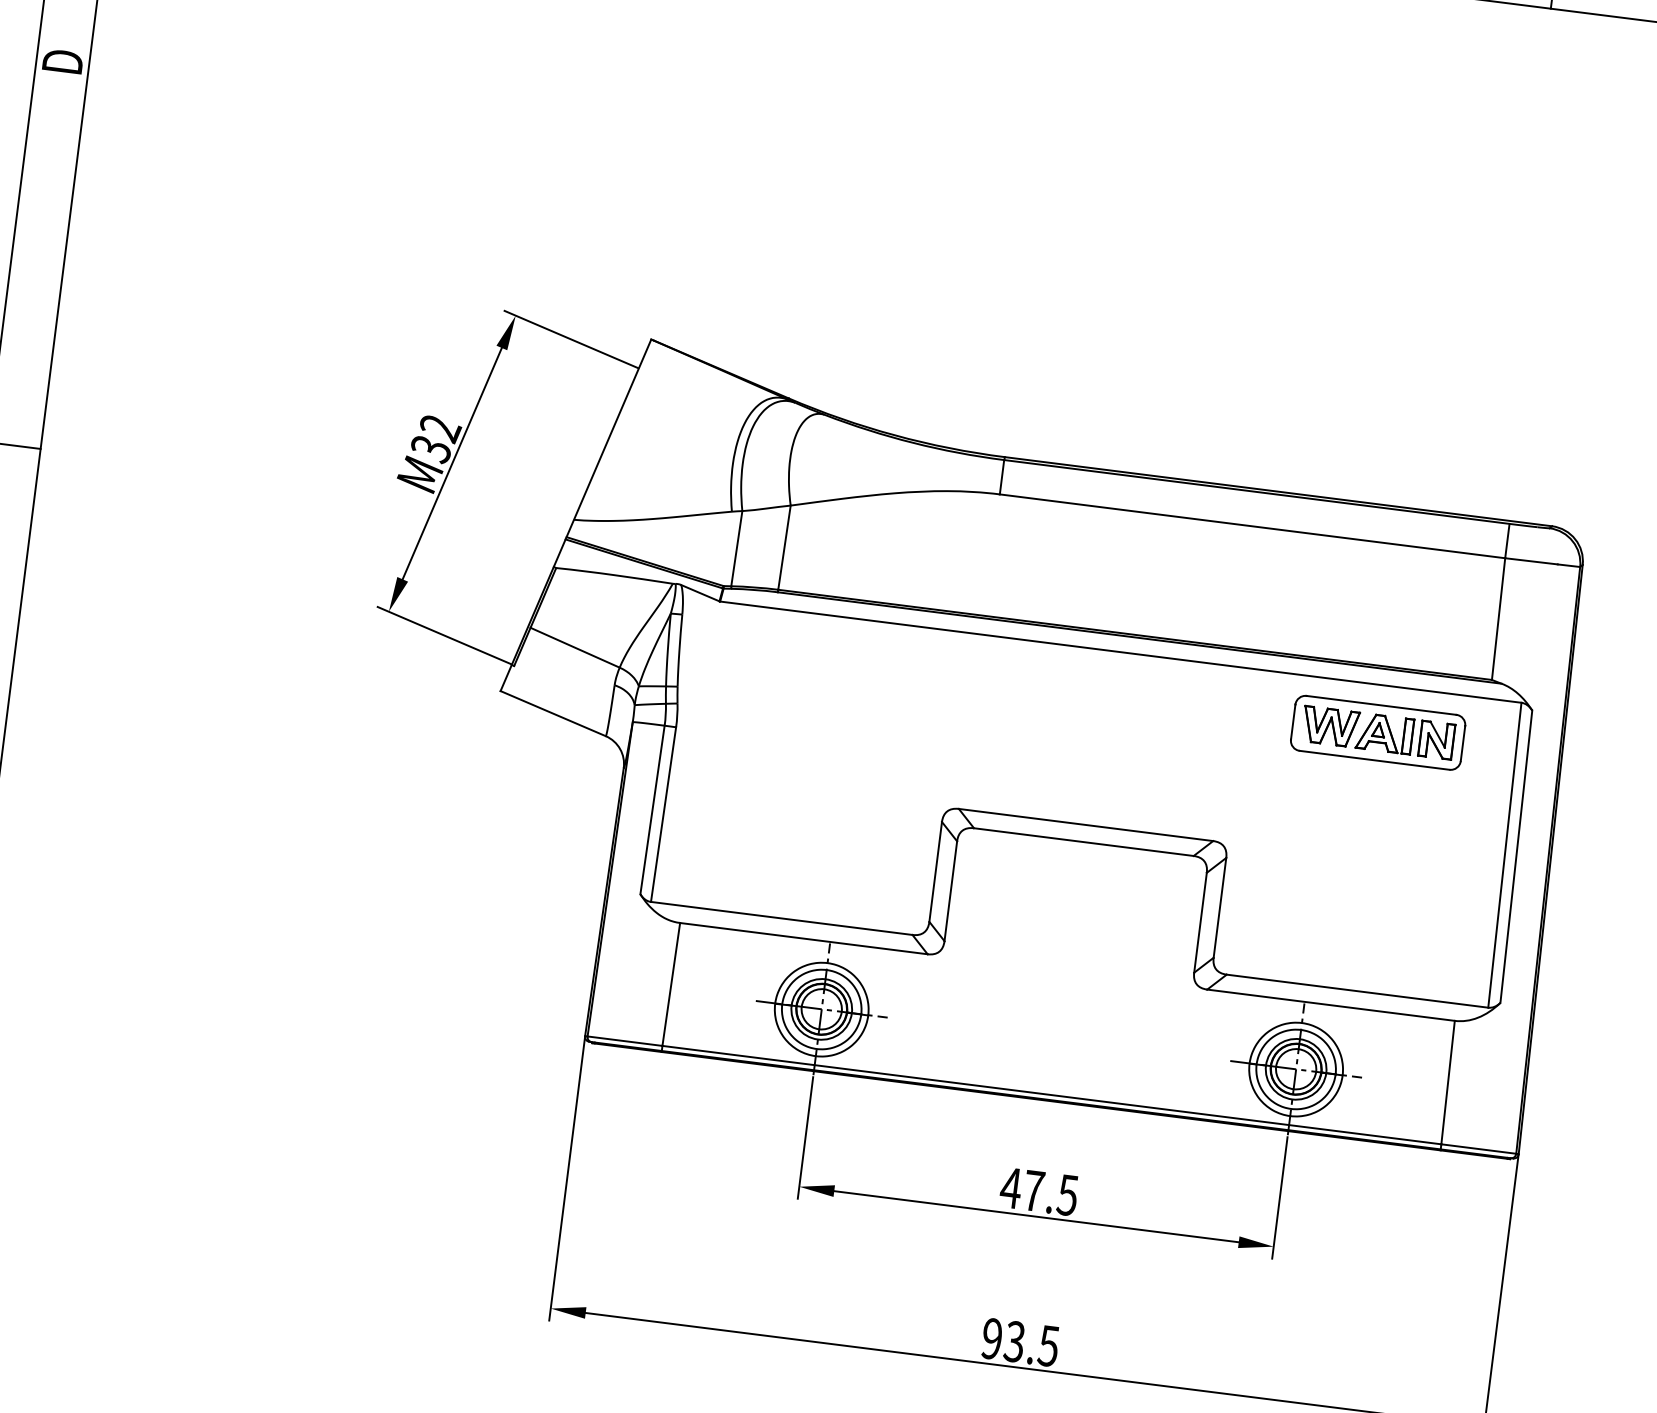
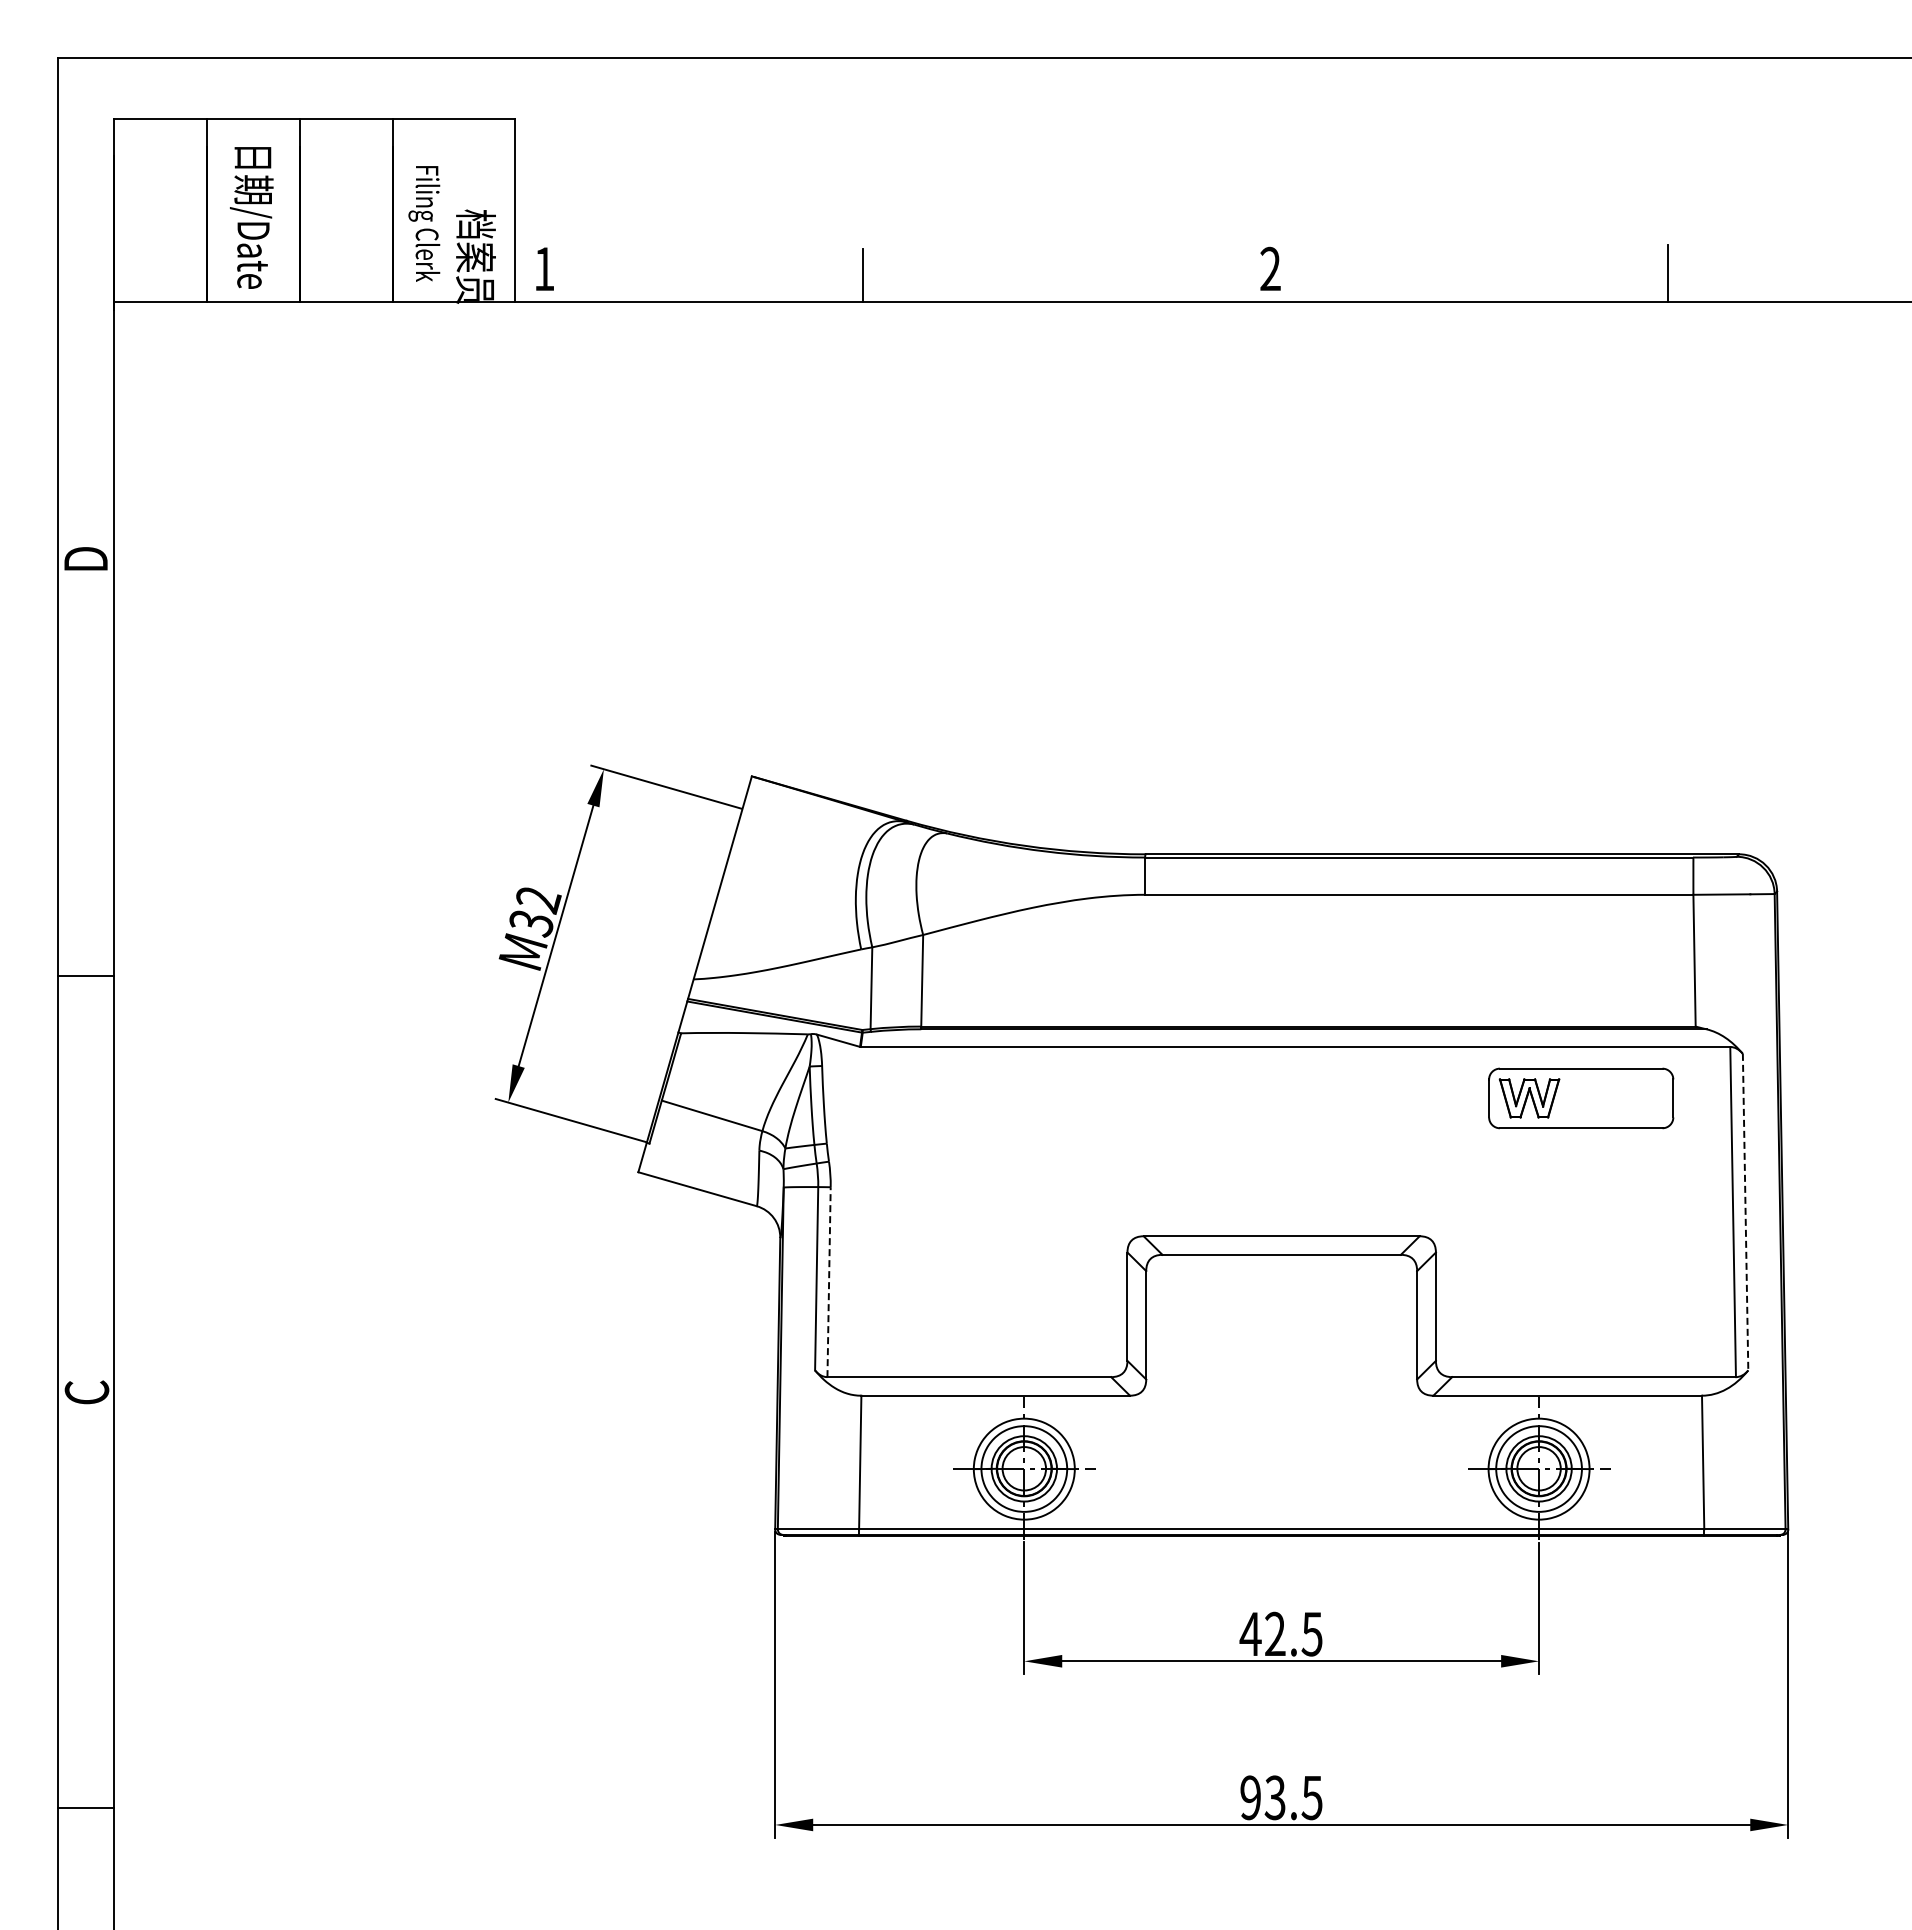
part: (1405, 736) -> (1610, 1098), removed
line: (663, 814) -> (829, 1282), solid -> dashed
line: (1516, 857) -> (1745, 1212), solid -> dashed
text: (1034, 1190) -> (1275, 1633), 47.5 -> 42.5

